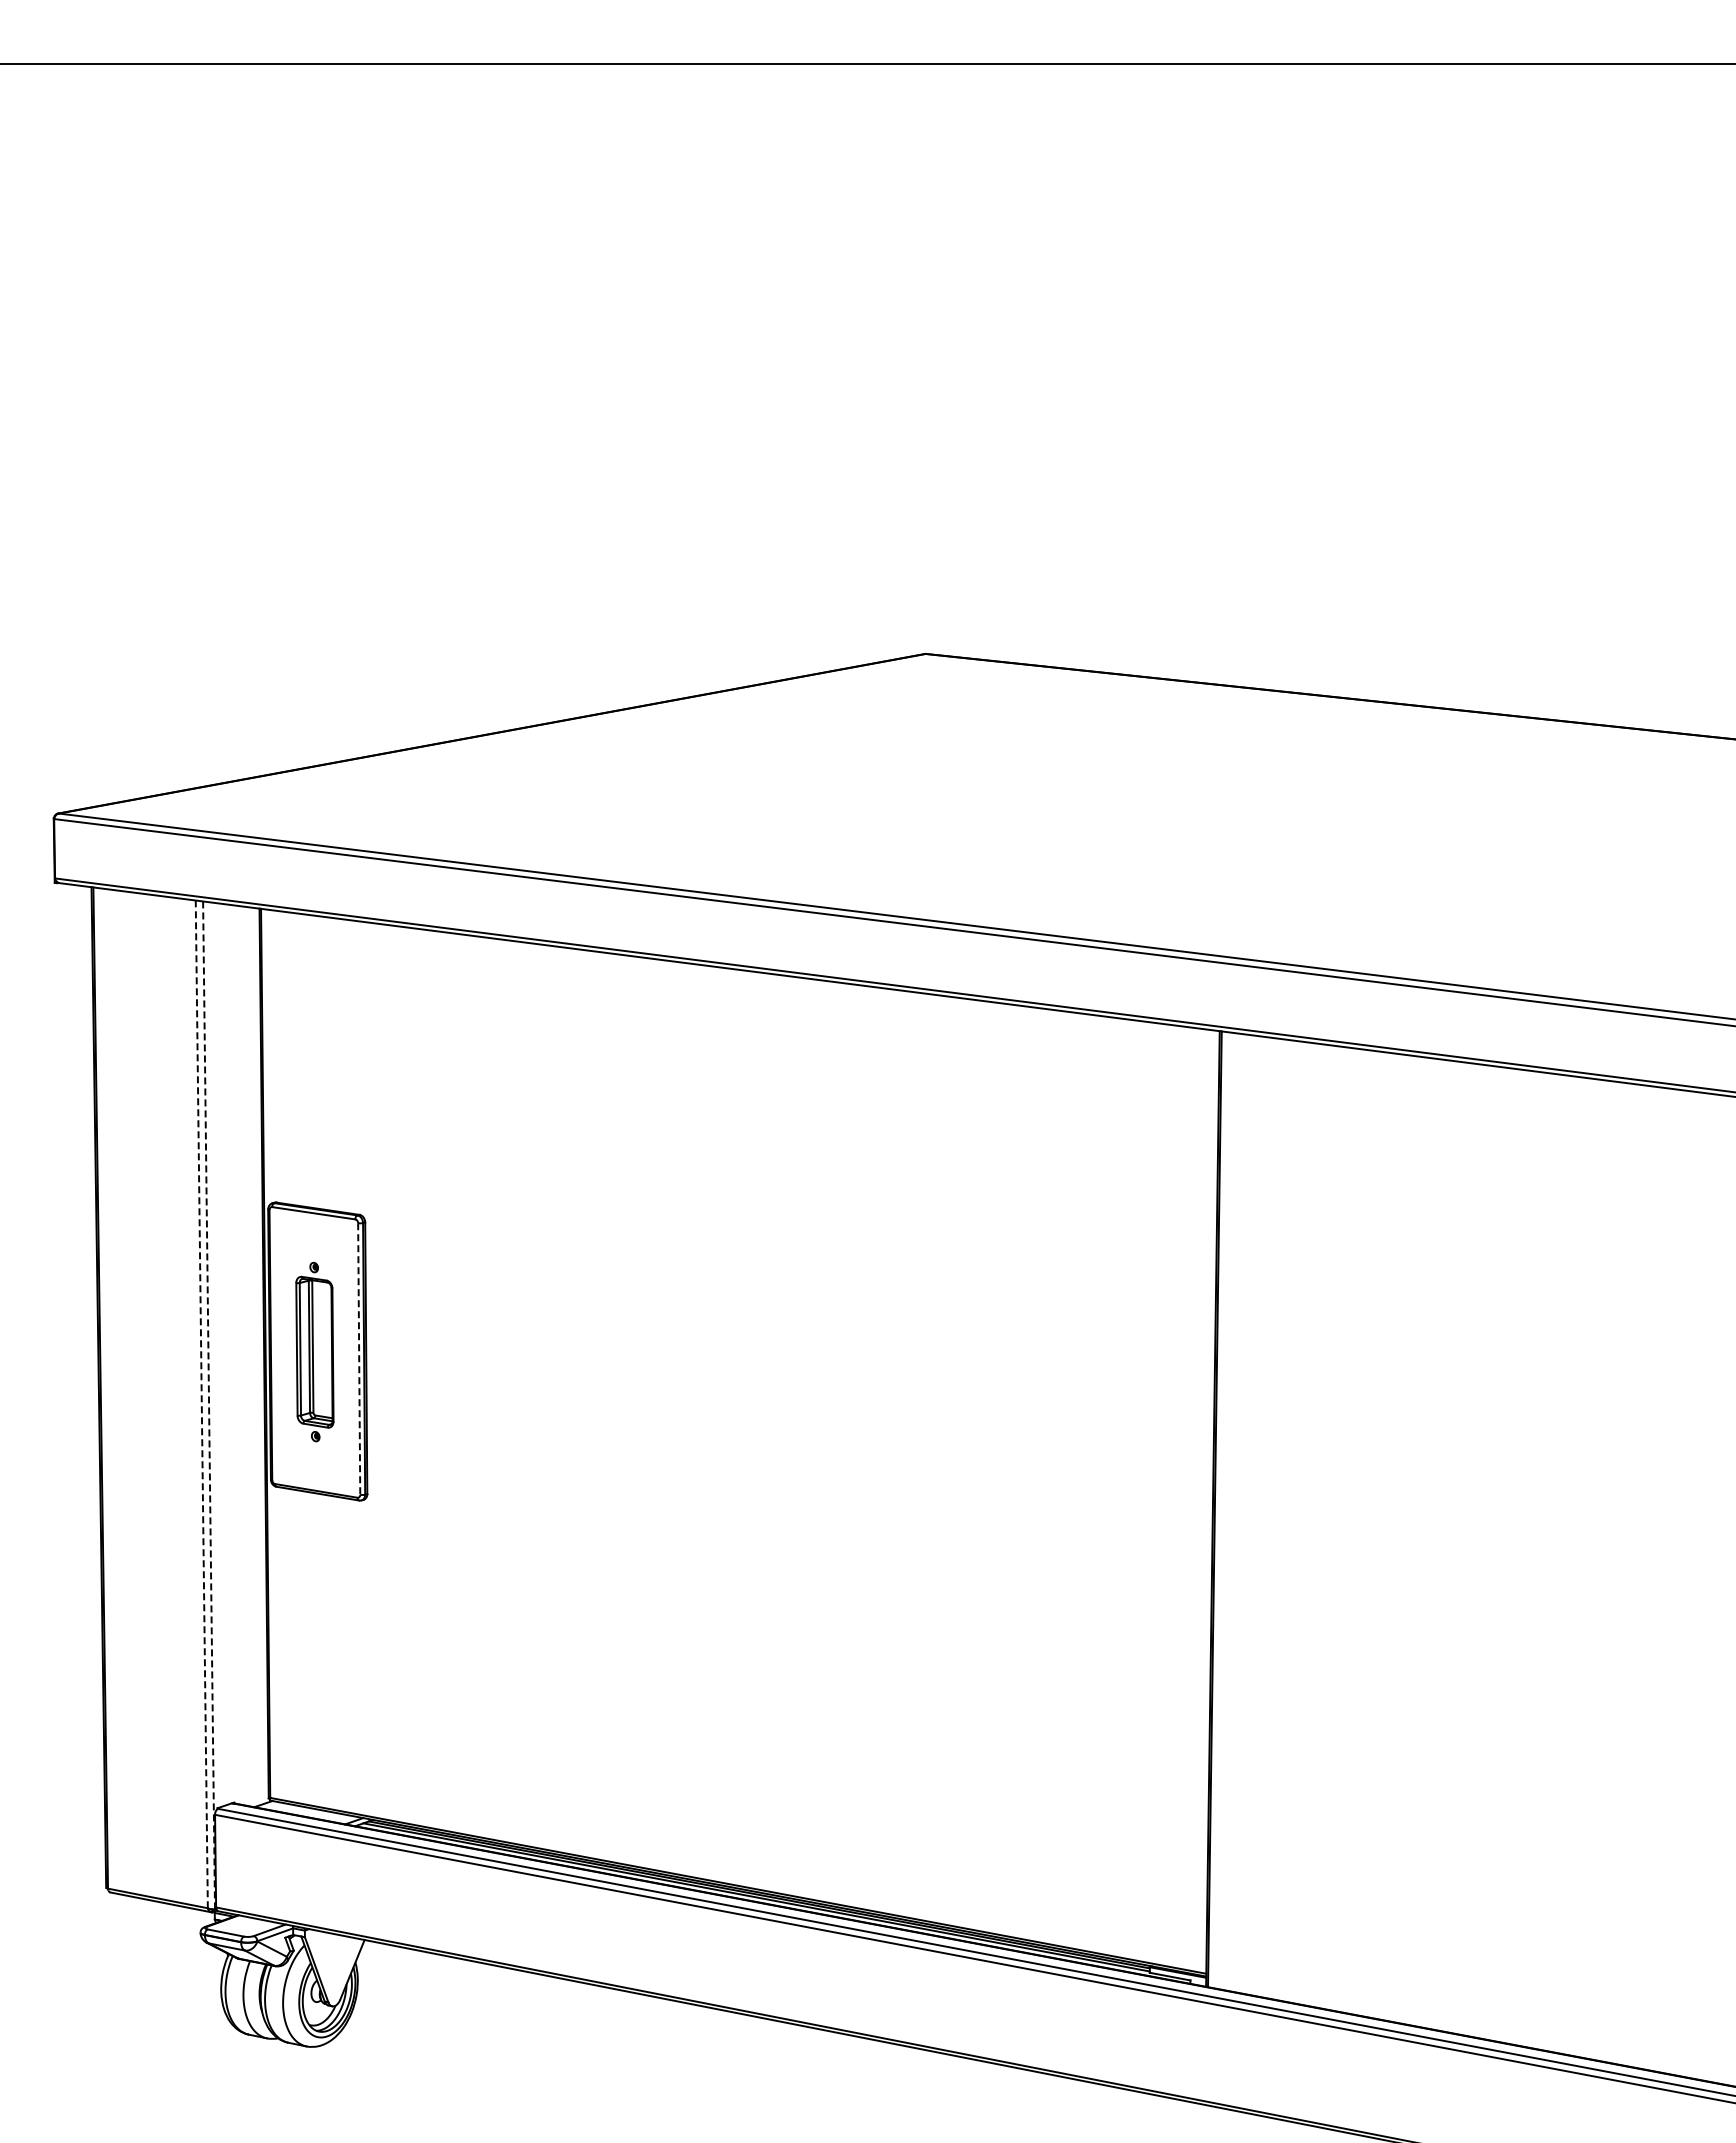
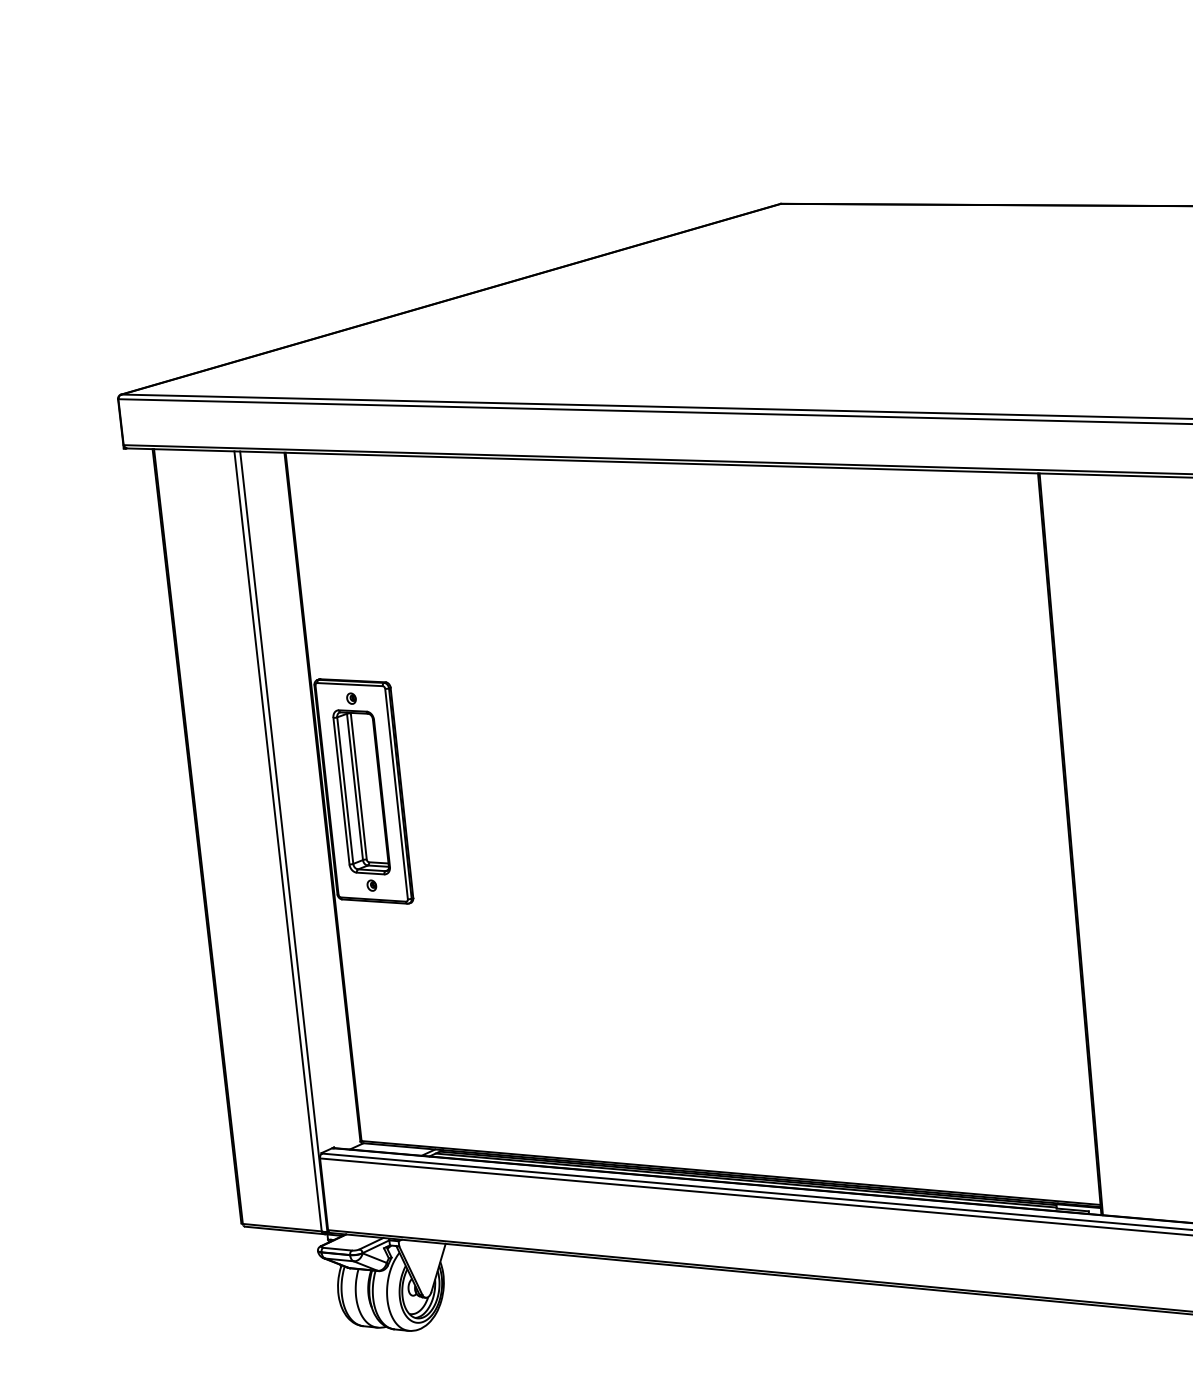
part: (314, 1351) -> (361, 791), size x1.43
line: (359, 1359) -> (396, 794), dashed -> solid
line: (201, 1404) -> (277, 841), dashed -> solid
line: (209, 1406) -> (284, 842), dashed -> solid

